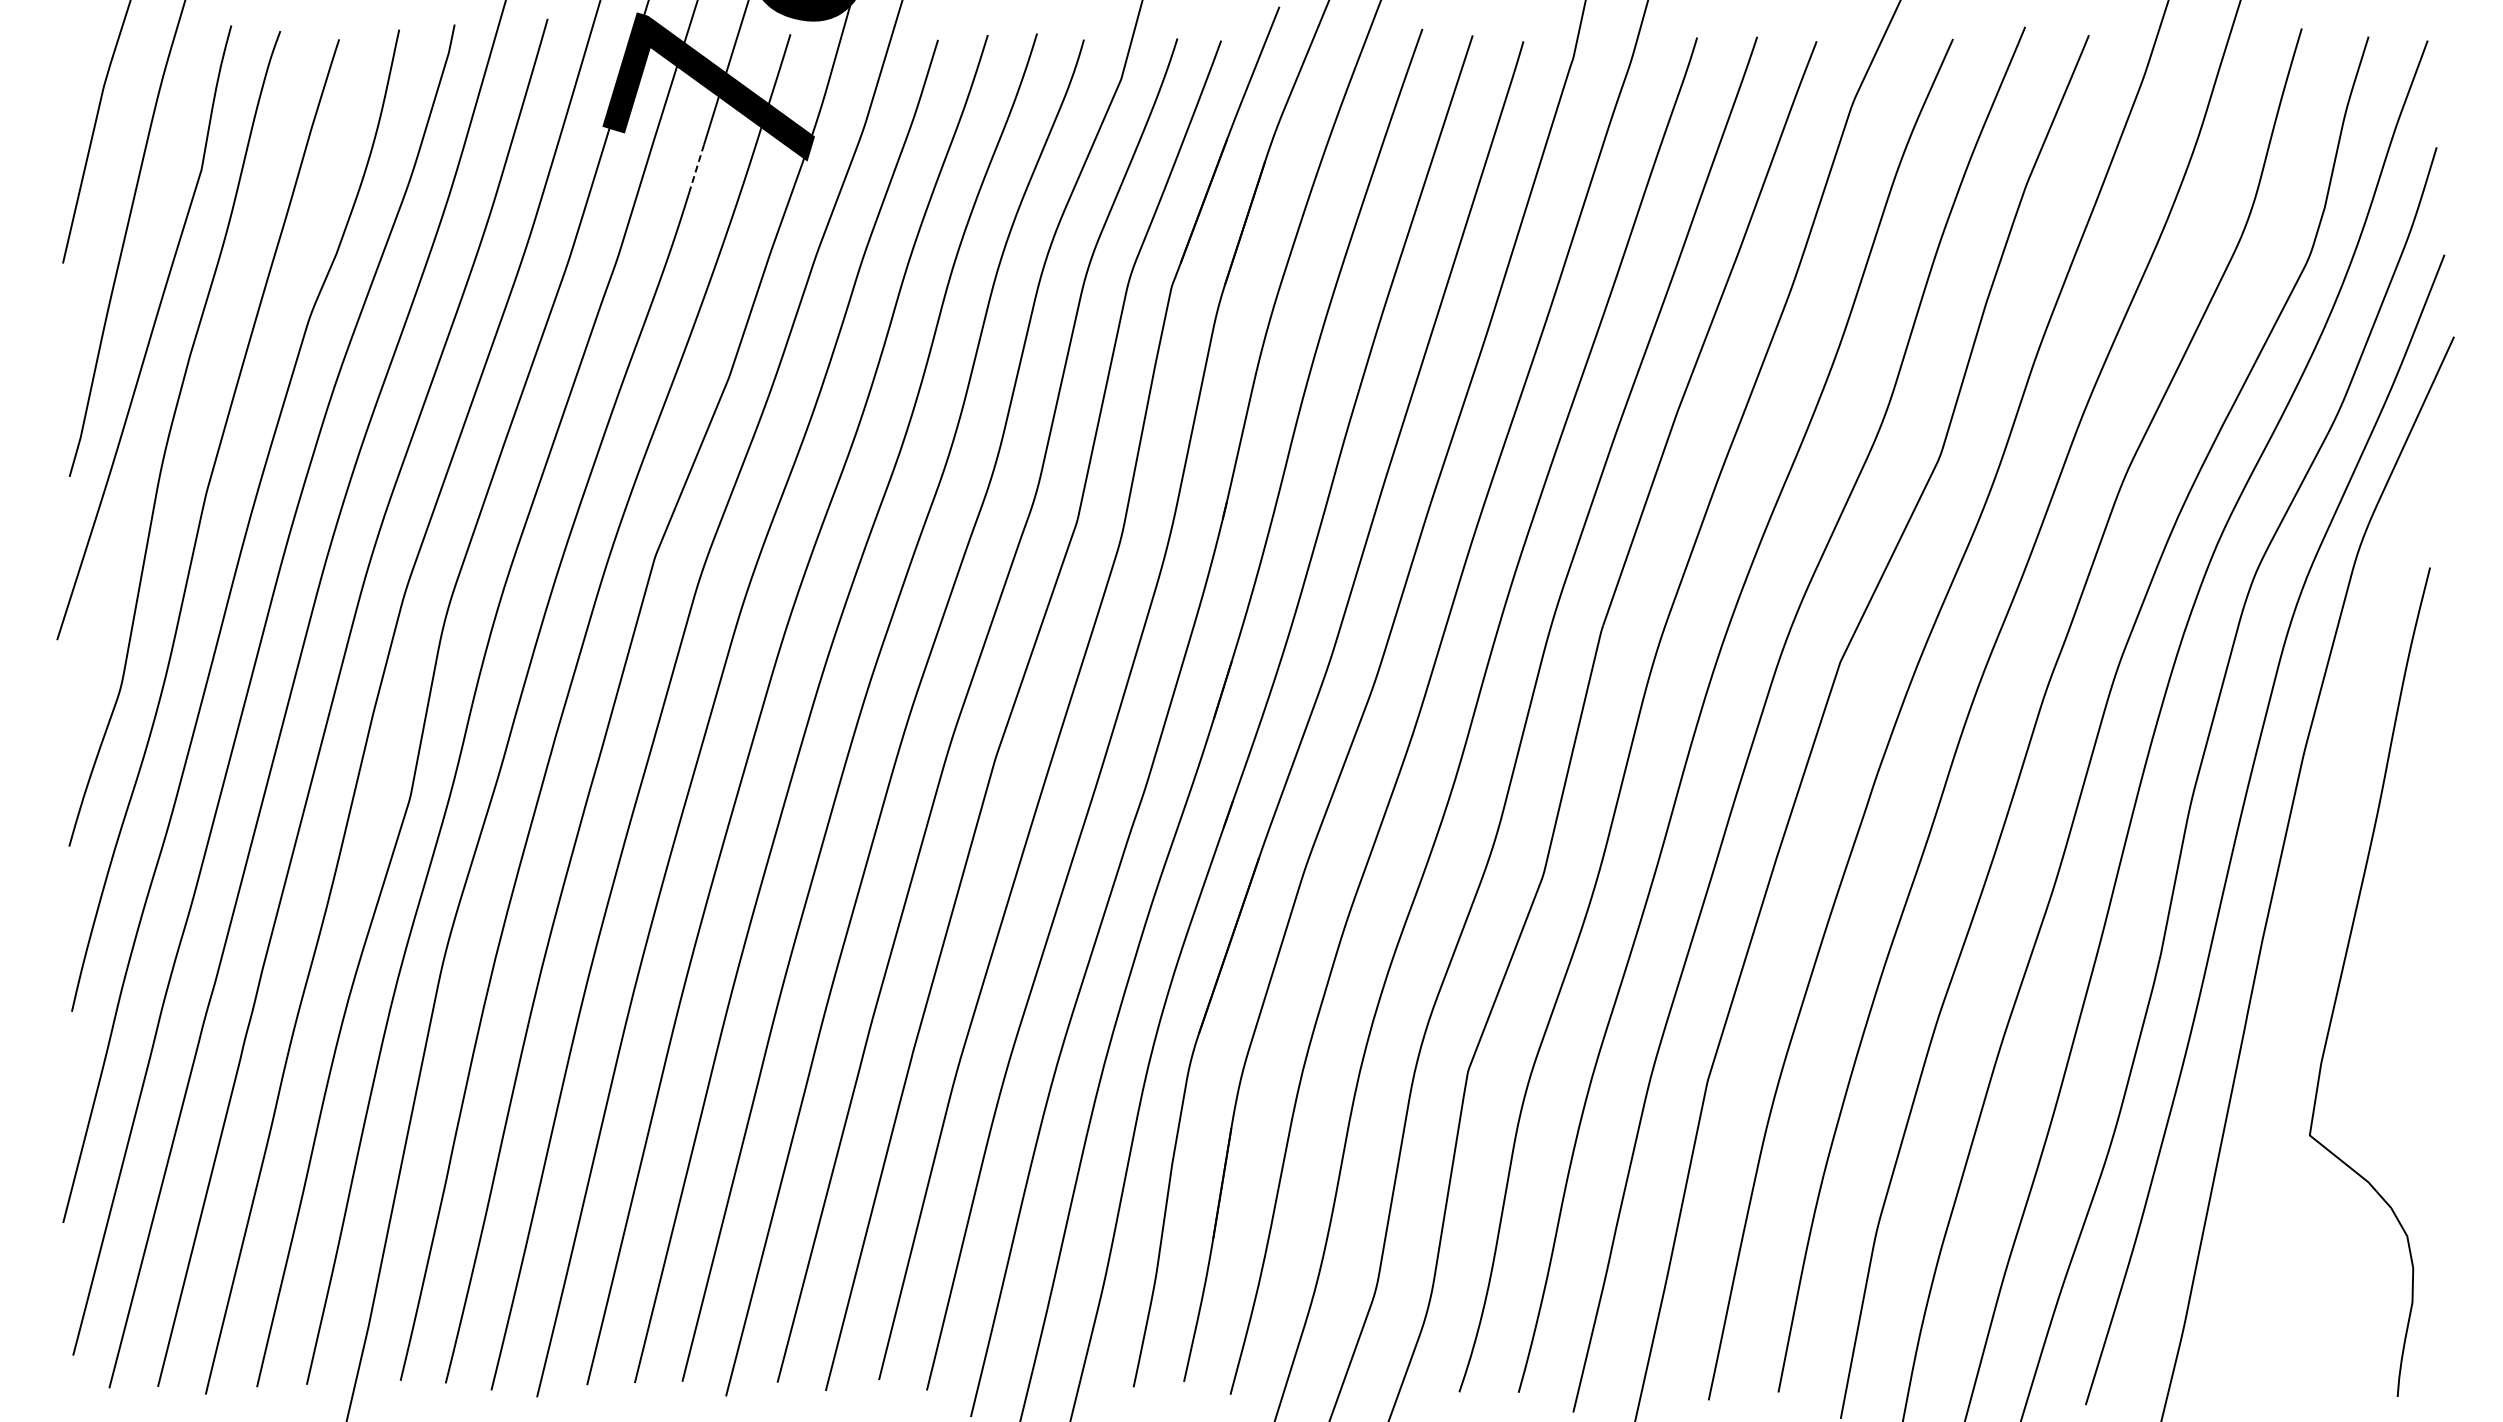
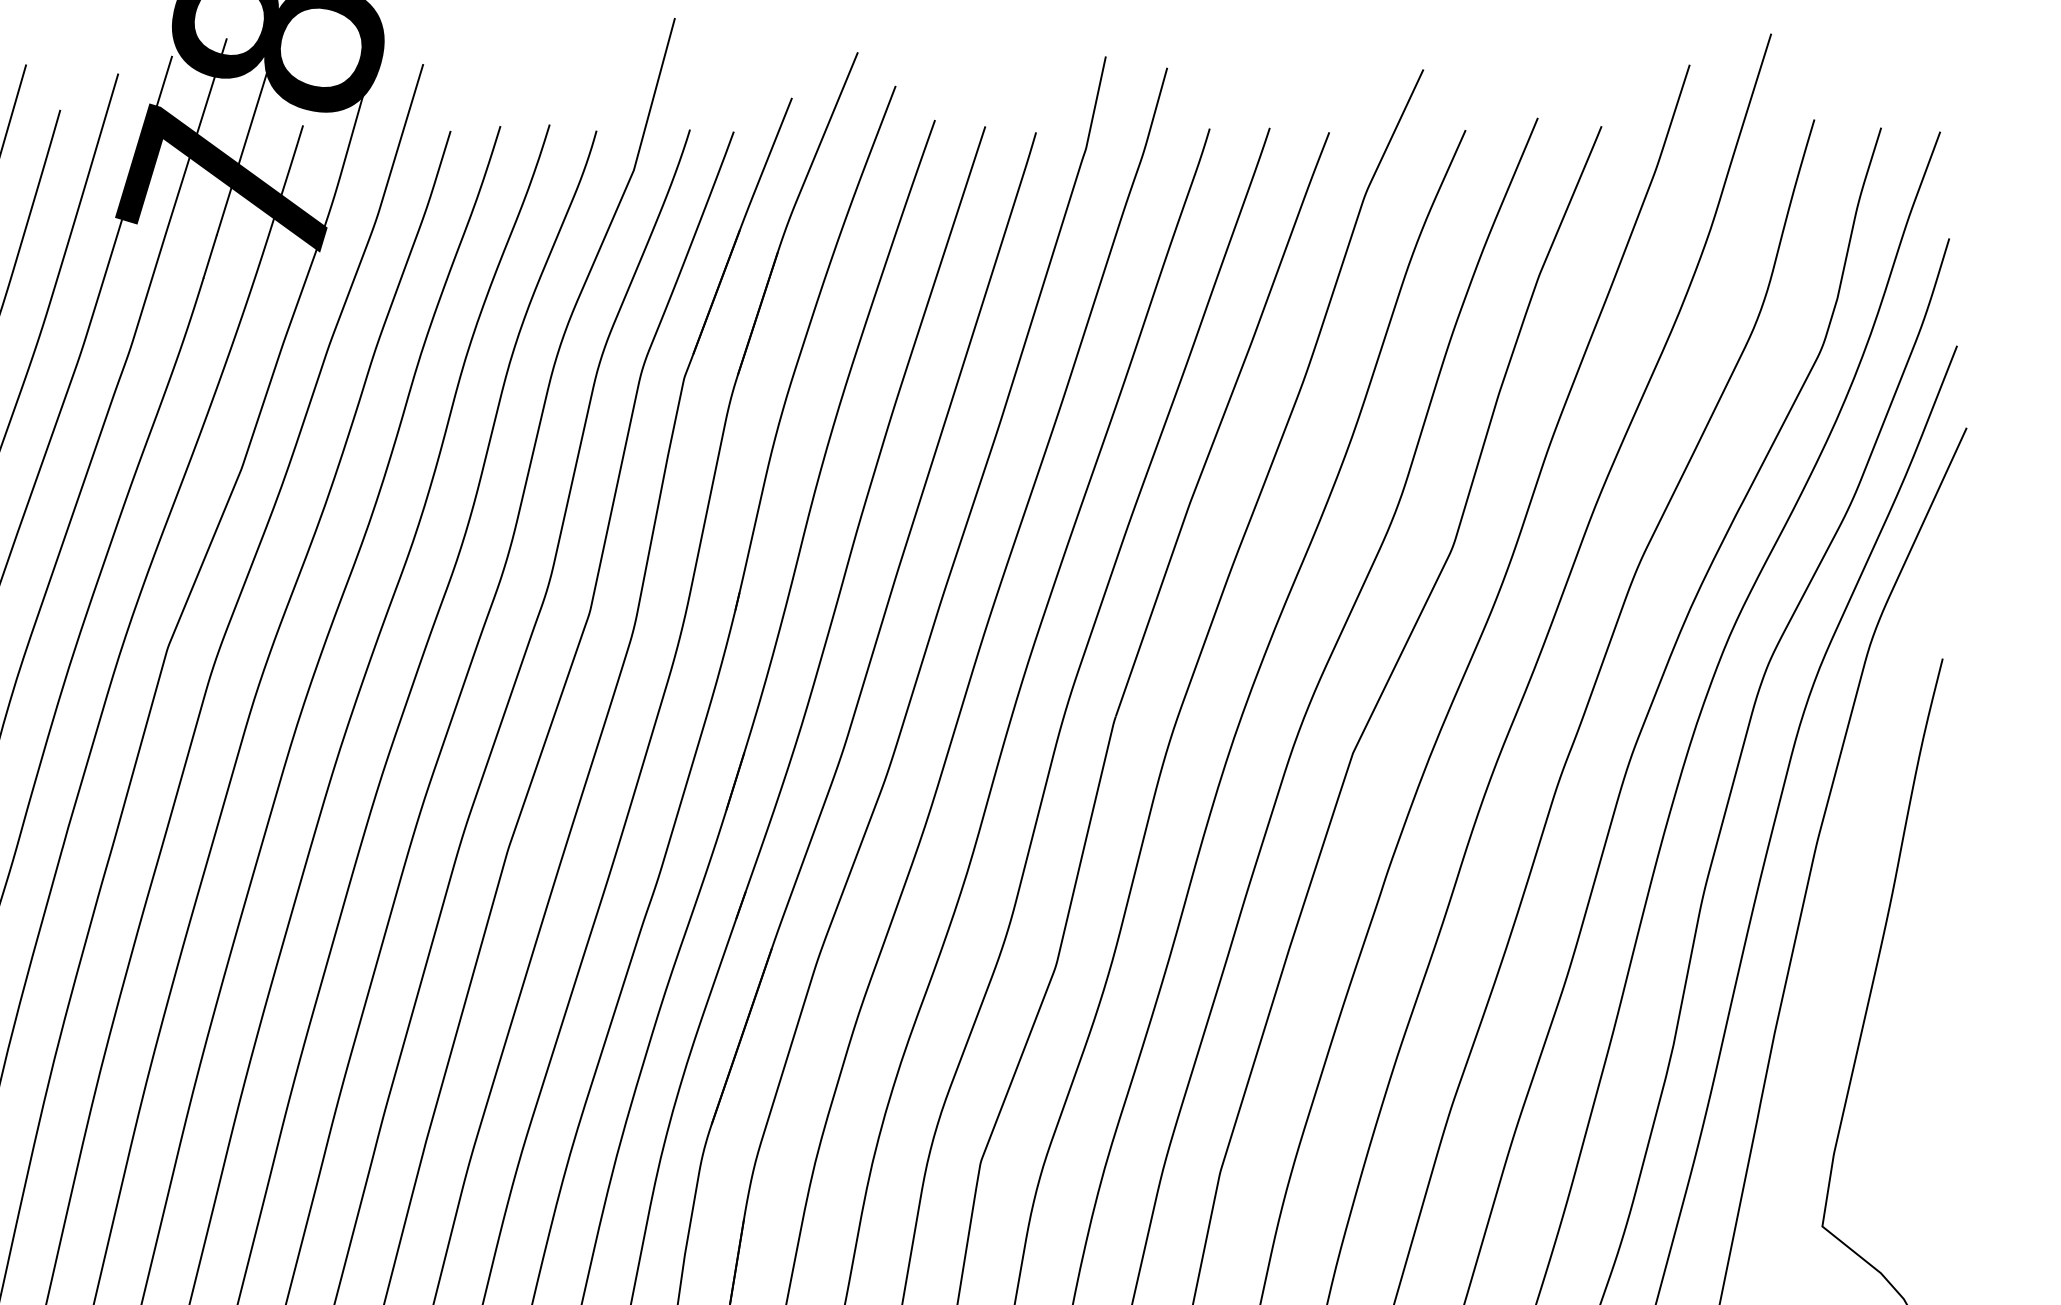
line: (697, 165) -> (210, 256), dashed -> solid

